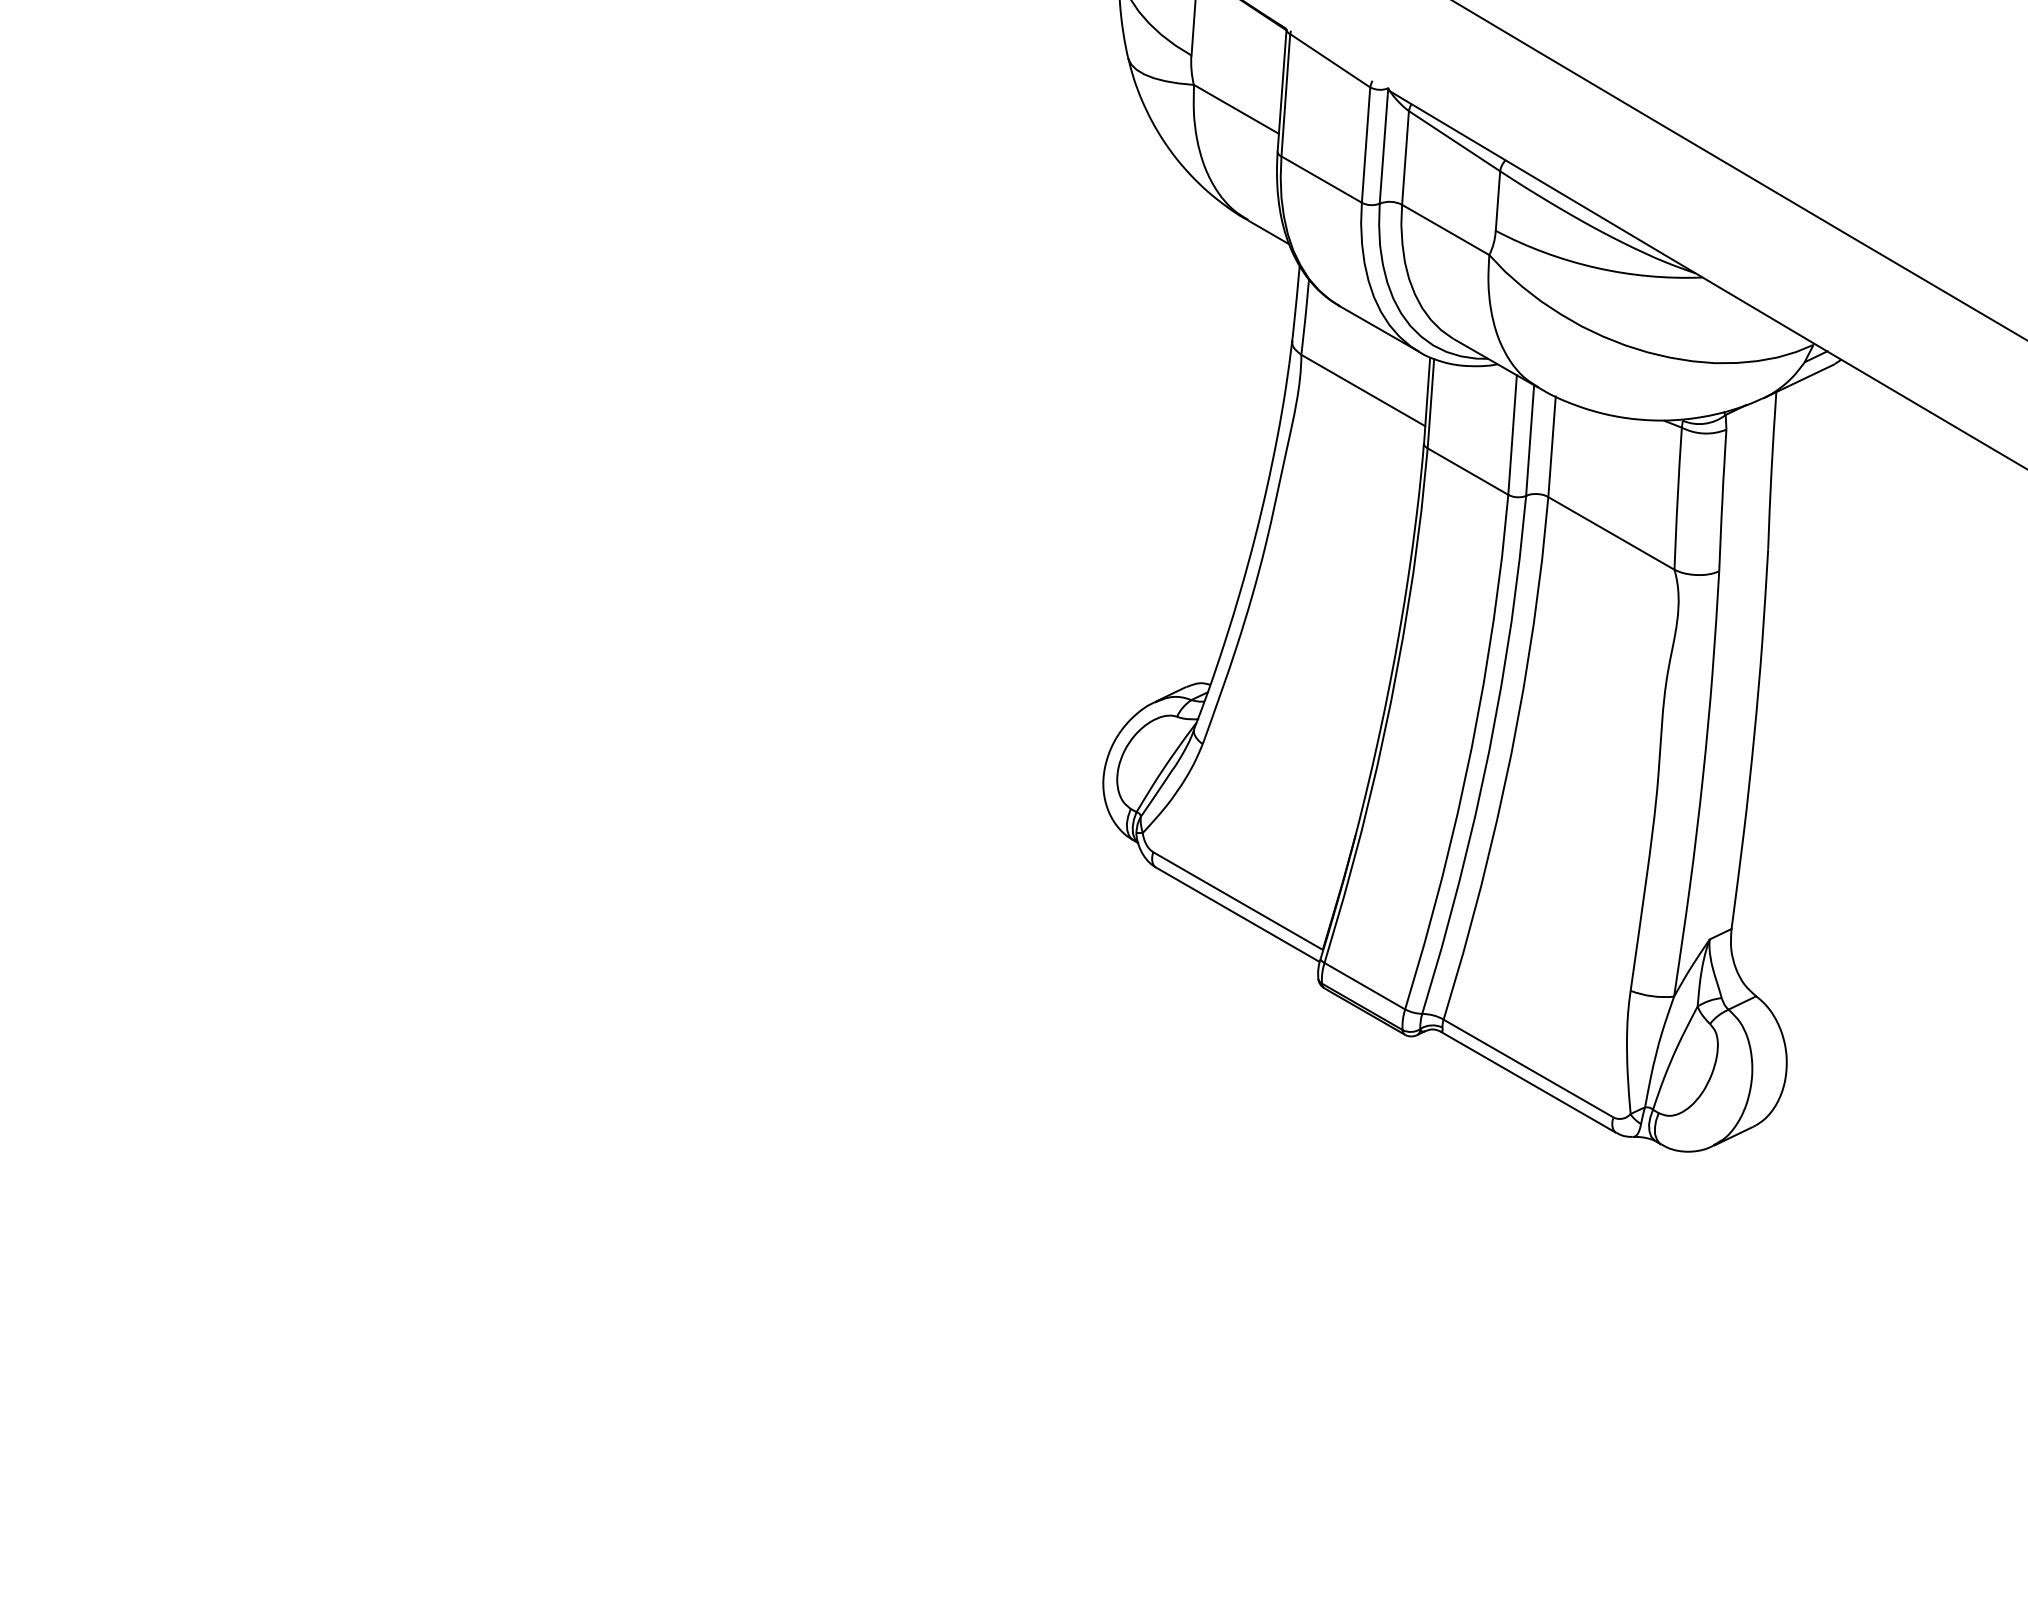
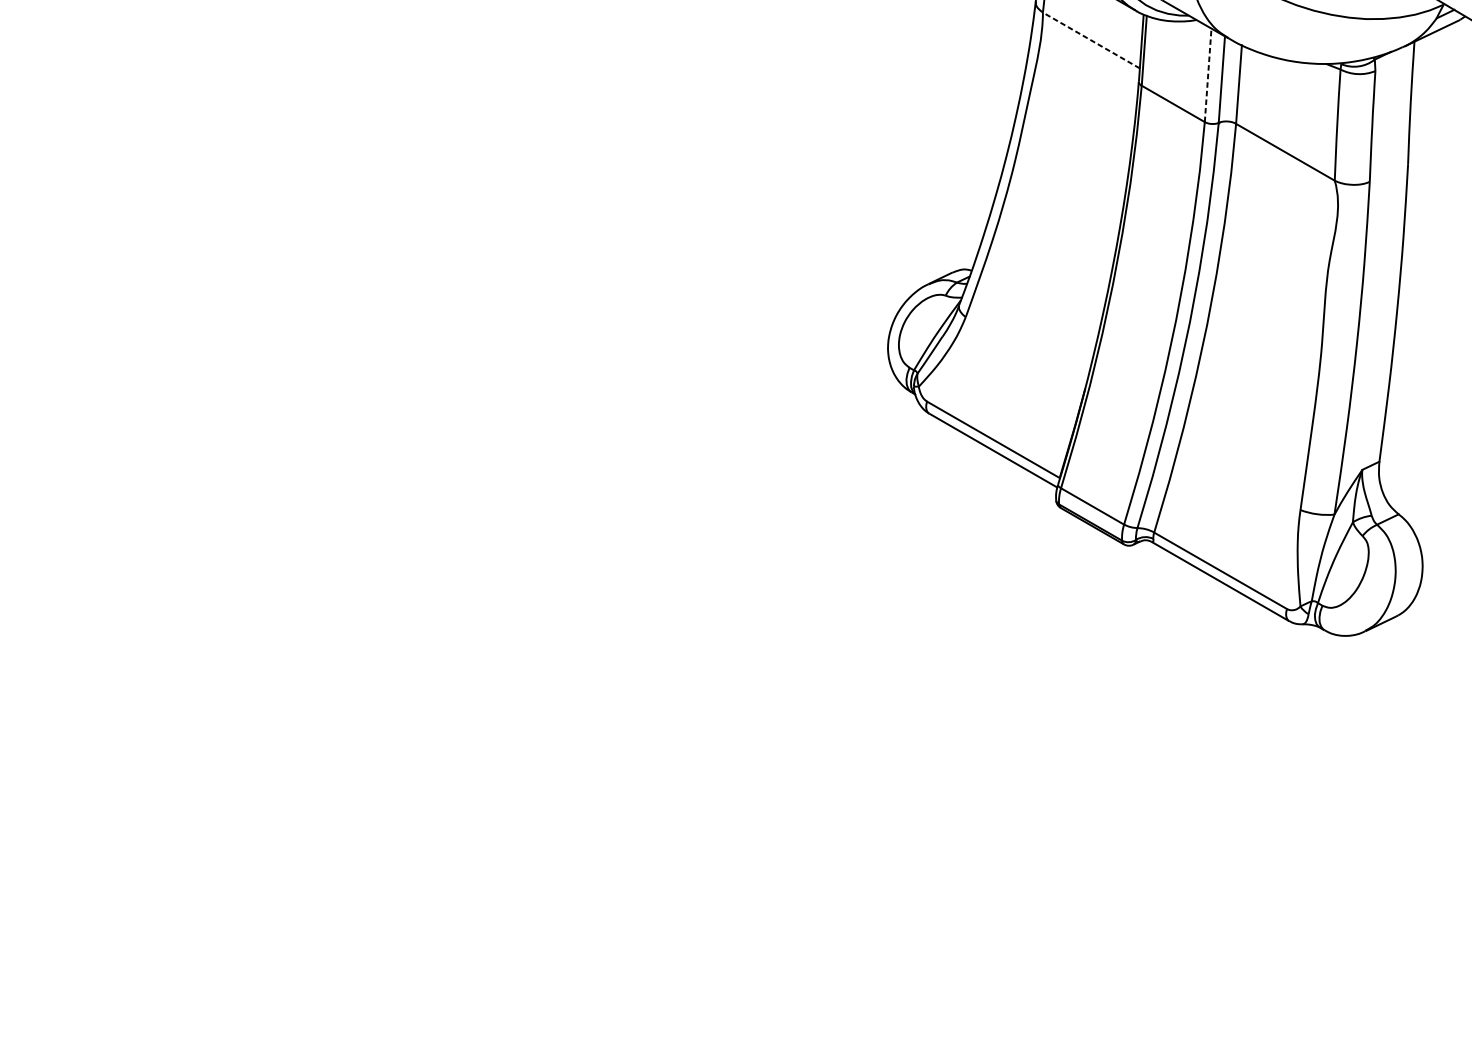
line: (1362, 390) -> (1090, 40), solid -> dashed
line: (1512, 435) -> (1208, 75), solid -> dashed

